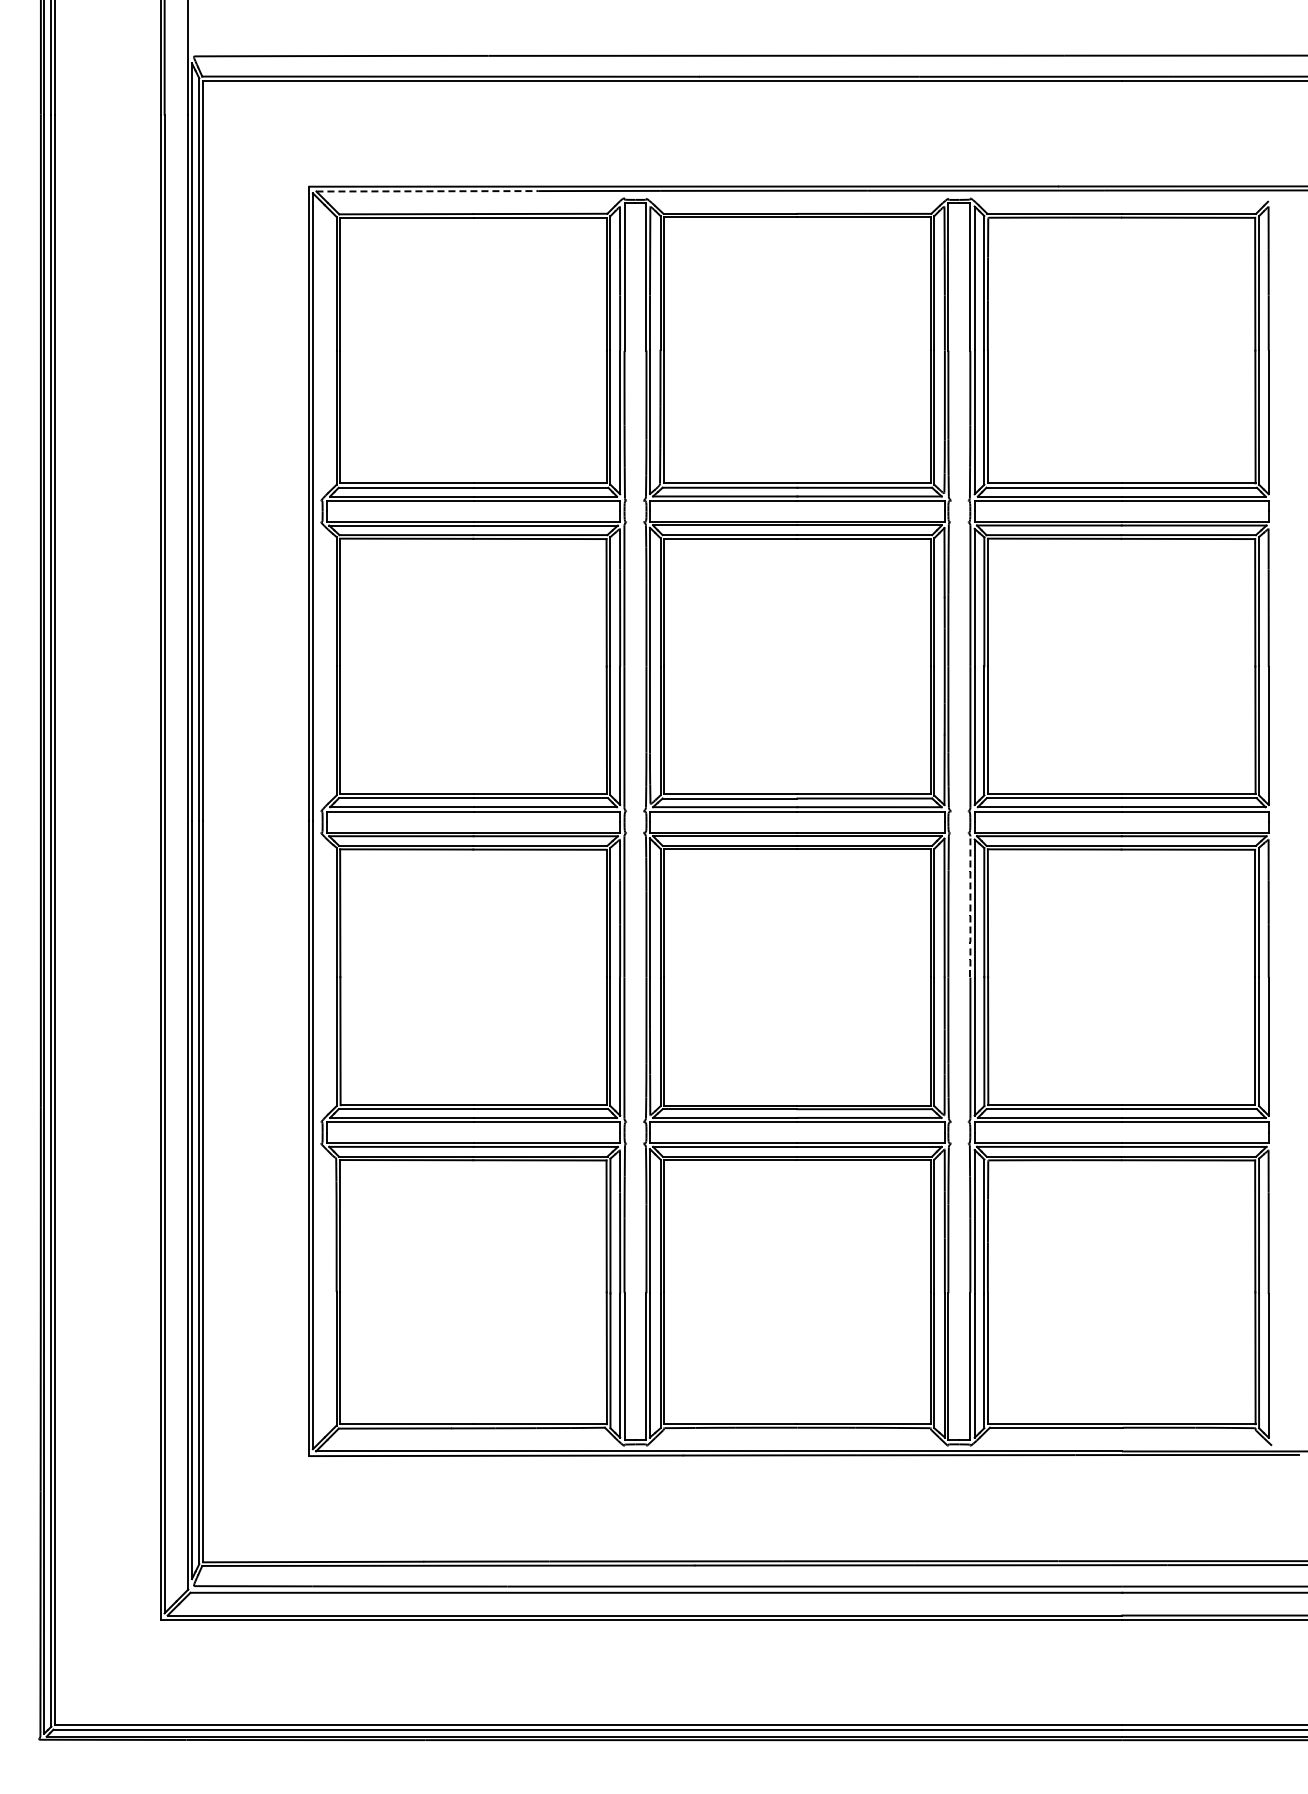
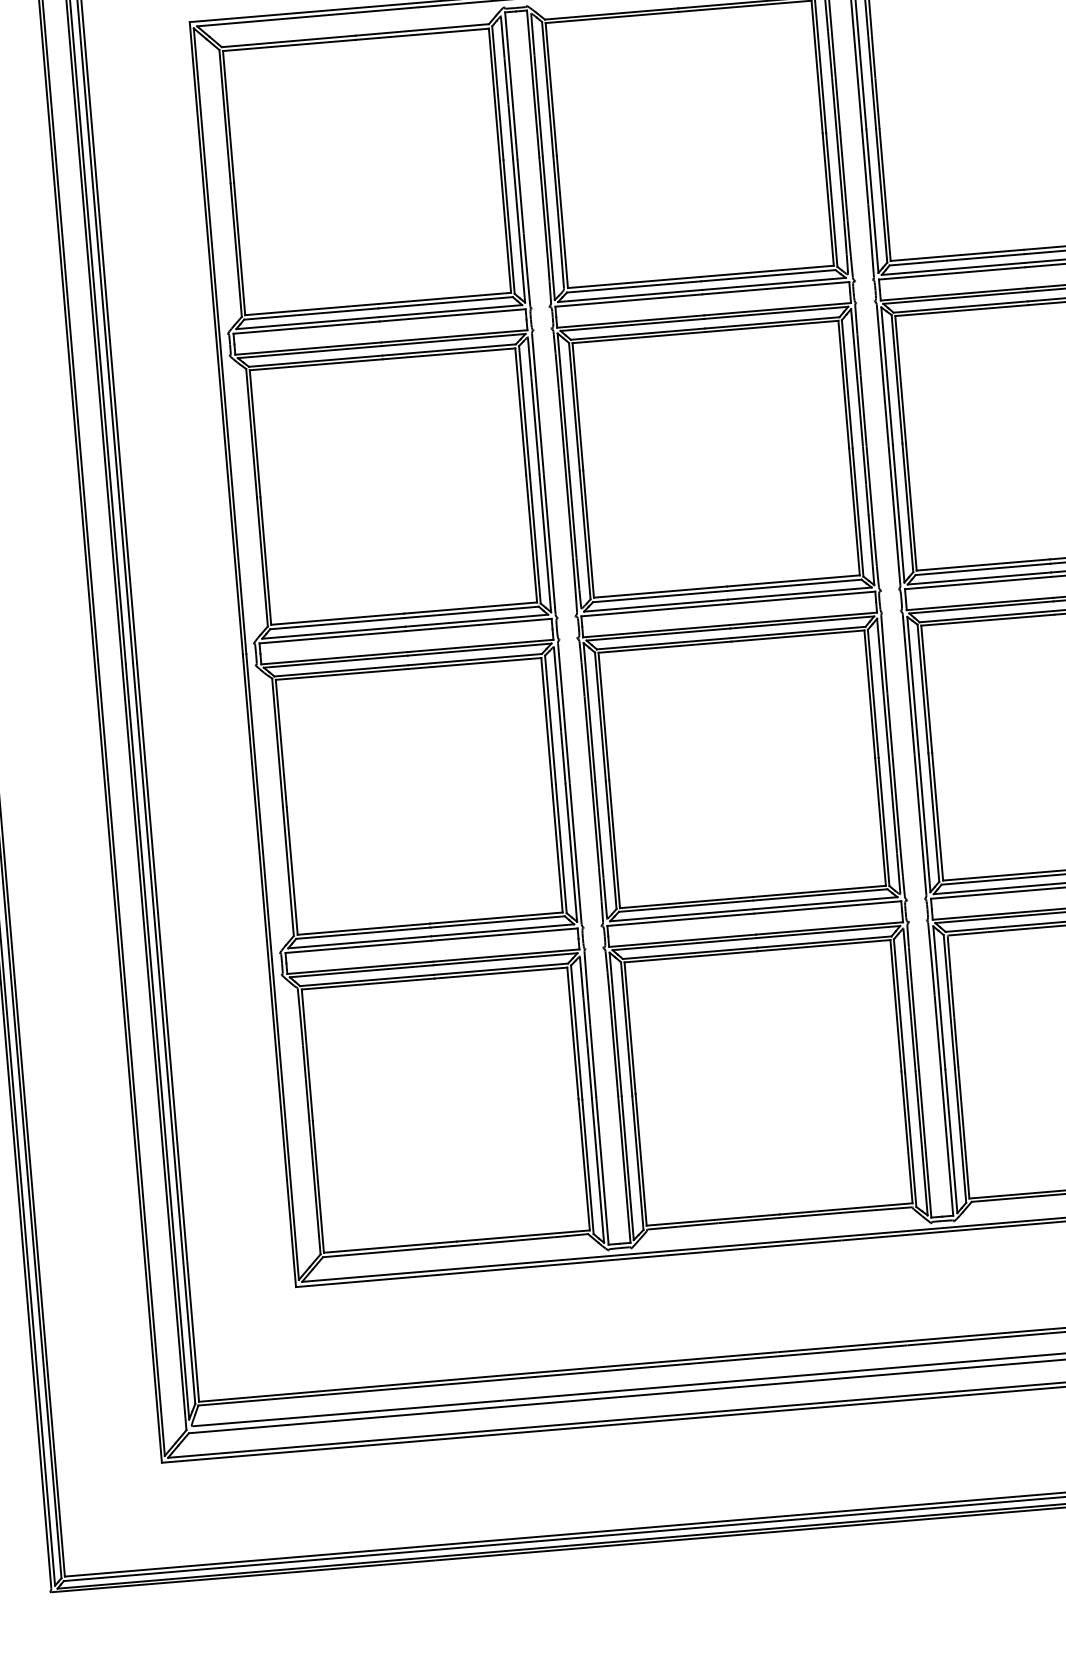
line: (428, 191) -> (308, 16), dashed -> solid
arc: (970, 906) -> (908, 684), dashed -> solid

